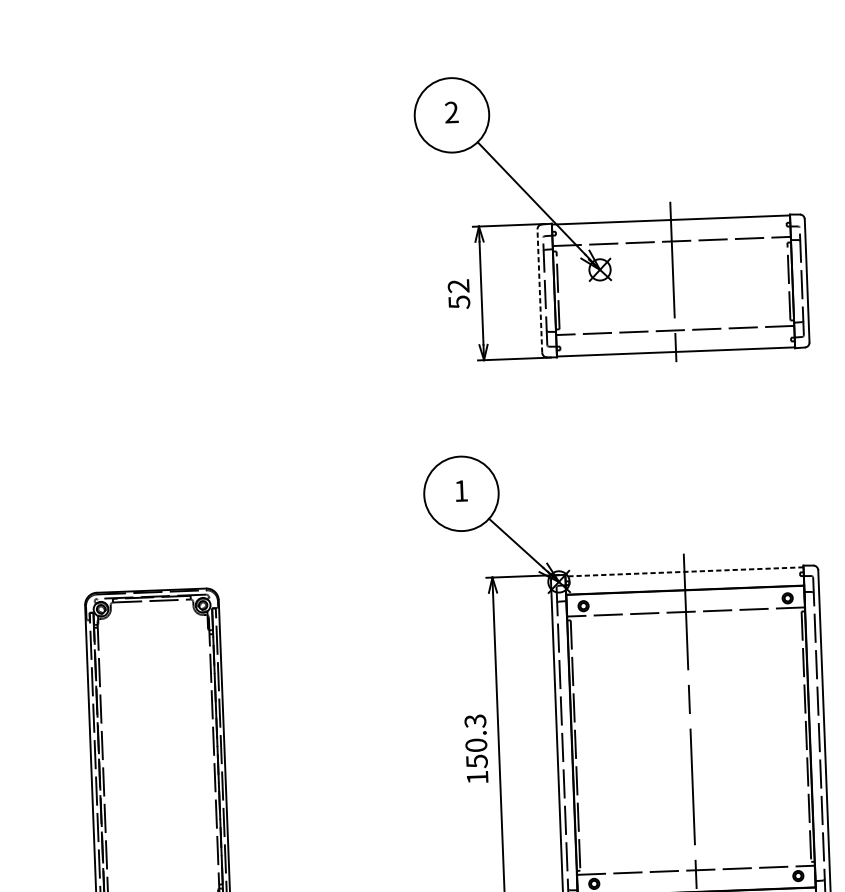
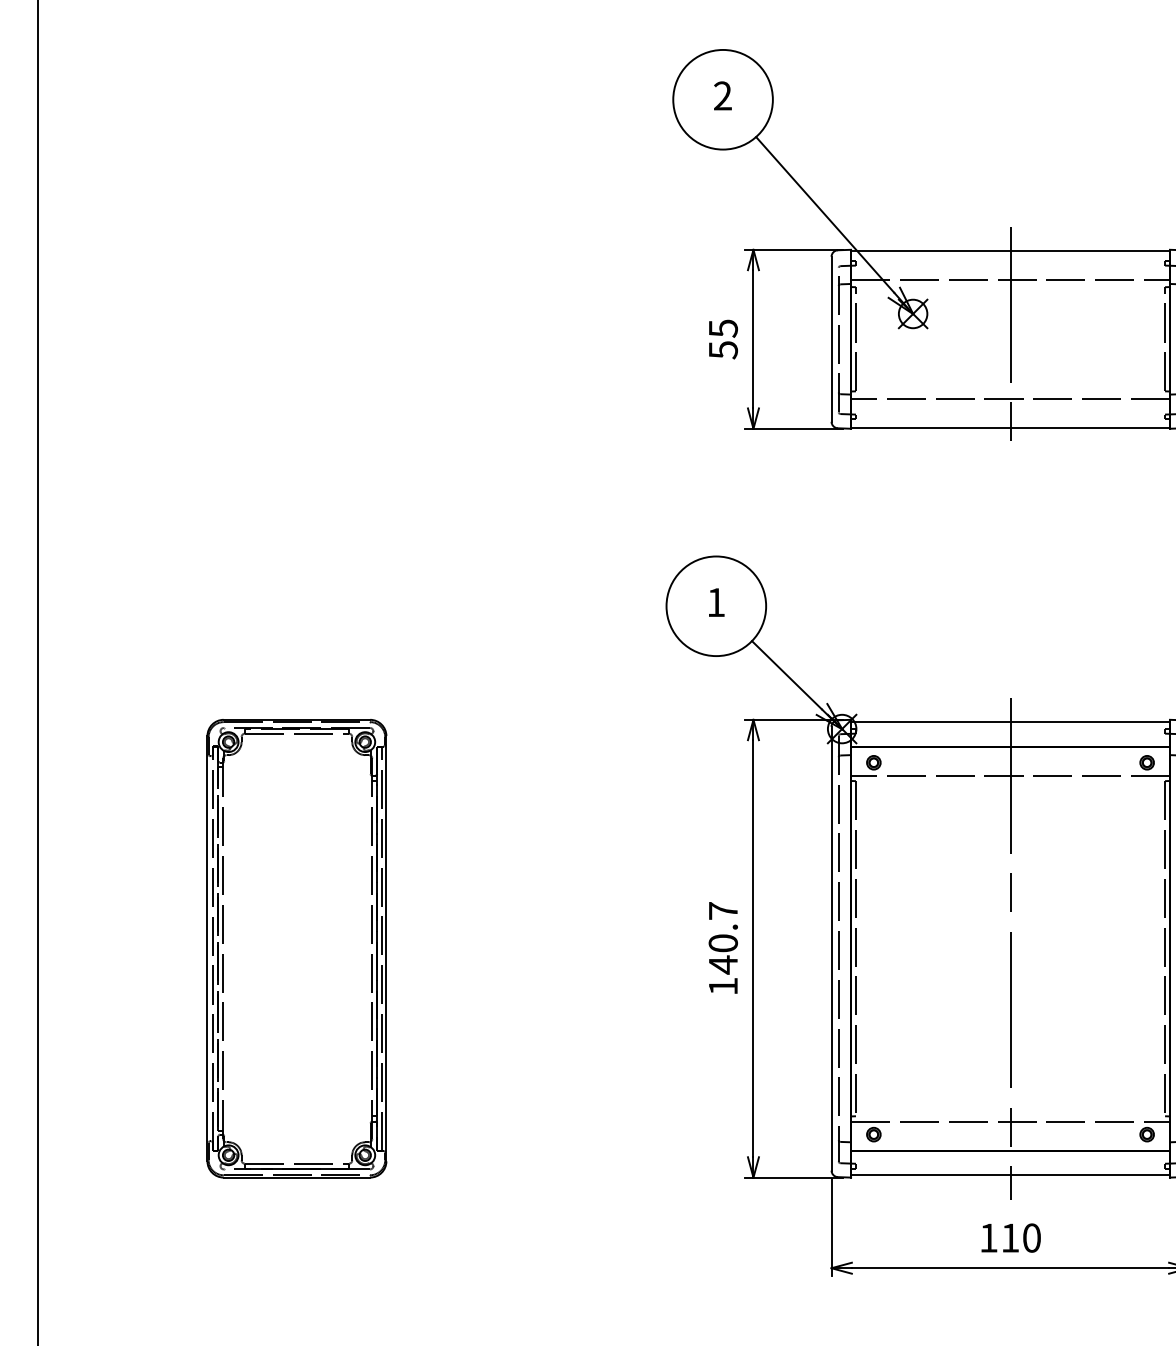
text: (458, 286) -> (722, 328), 52 -> 55
line: (539, 291) -> (831, 339), dashed -> solid
line: (684, 572) -> (1010, 722), dashed -> solid
text: (476, 741) -> (723, 938), 150.3 -> 140.7

